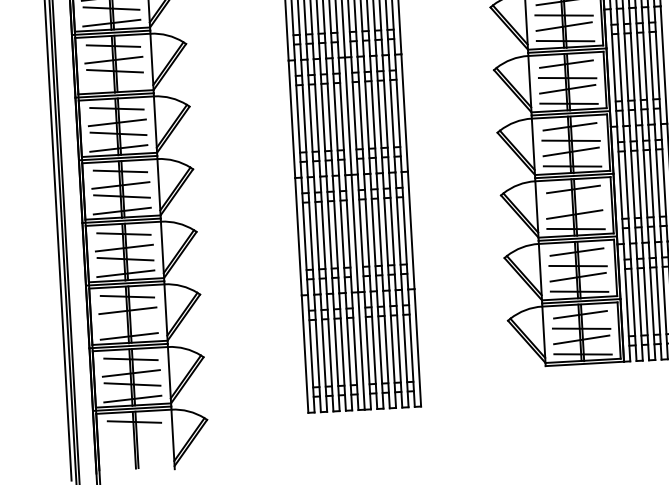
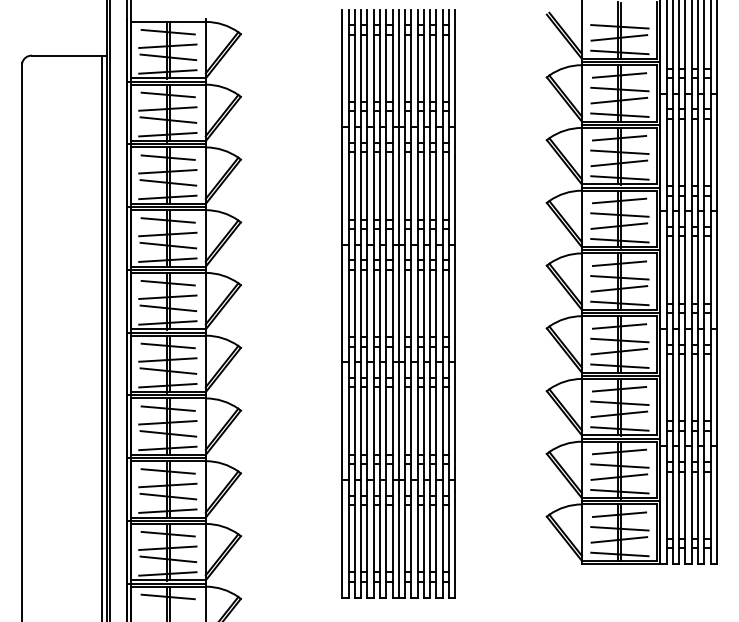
line: (114, 85) -> (167, 259), added
line: (574, 203) -> (619, 403), added
line: (129, 321) -> (168, 496), added

